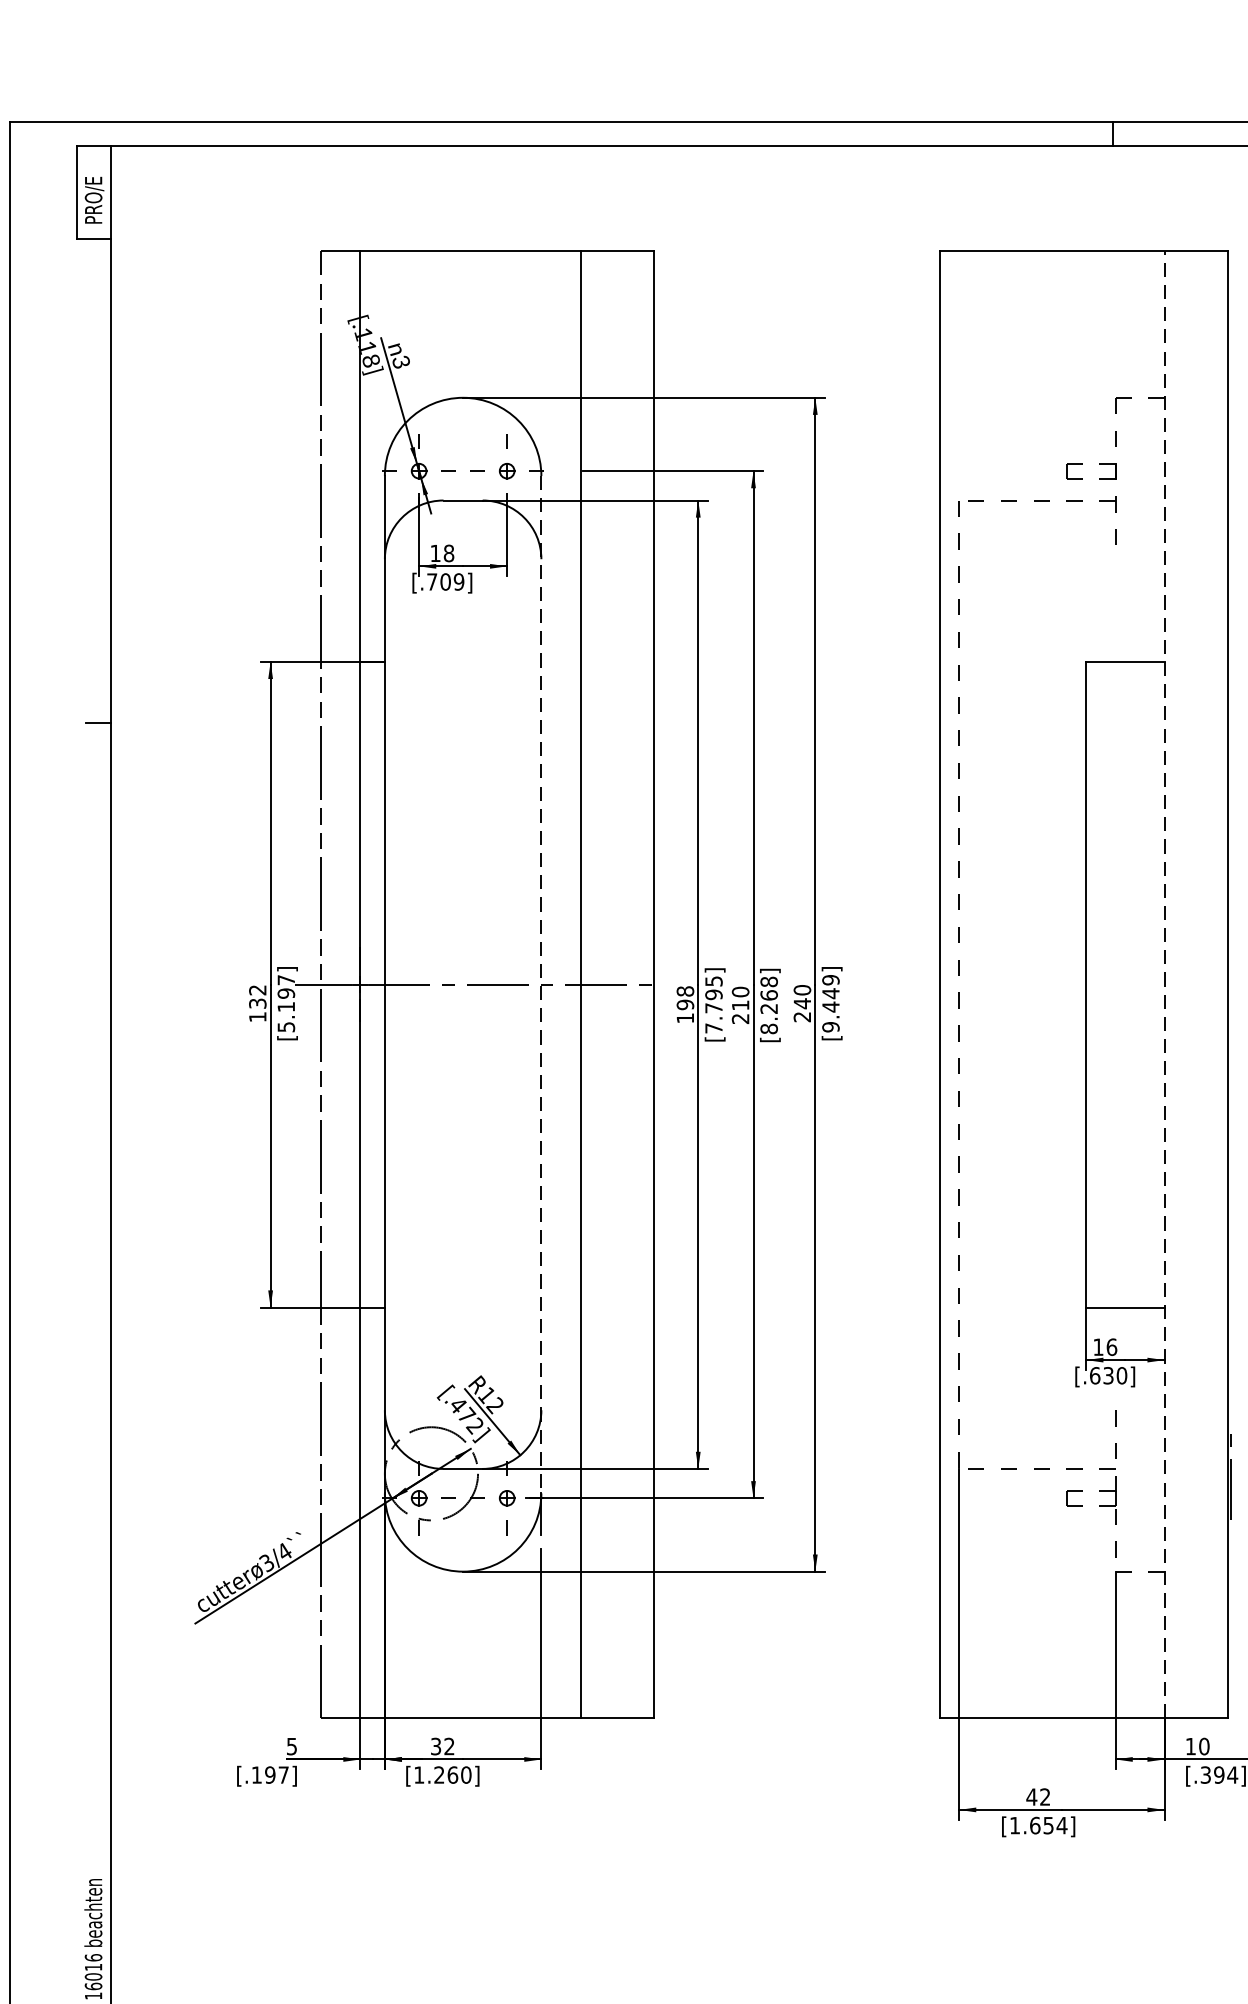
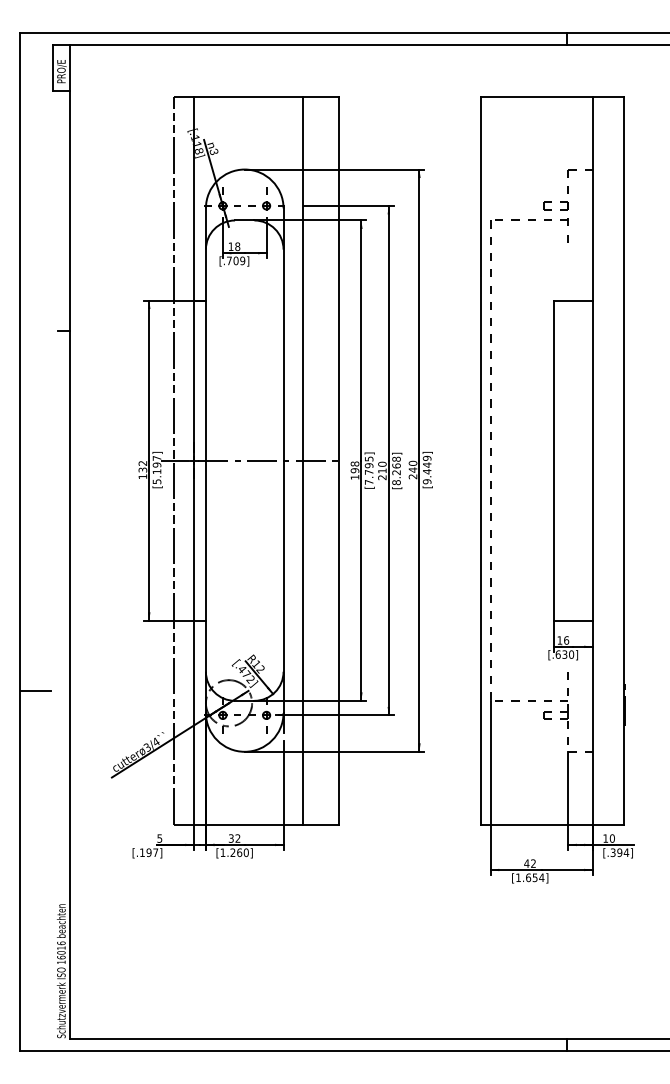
line: (1164, 984) -> (592, 460), dashed -> solid
line: (541, 986) -> (283, 461), dashed -> solid
line: (41, 1450) -> (35, 691), added

